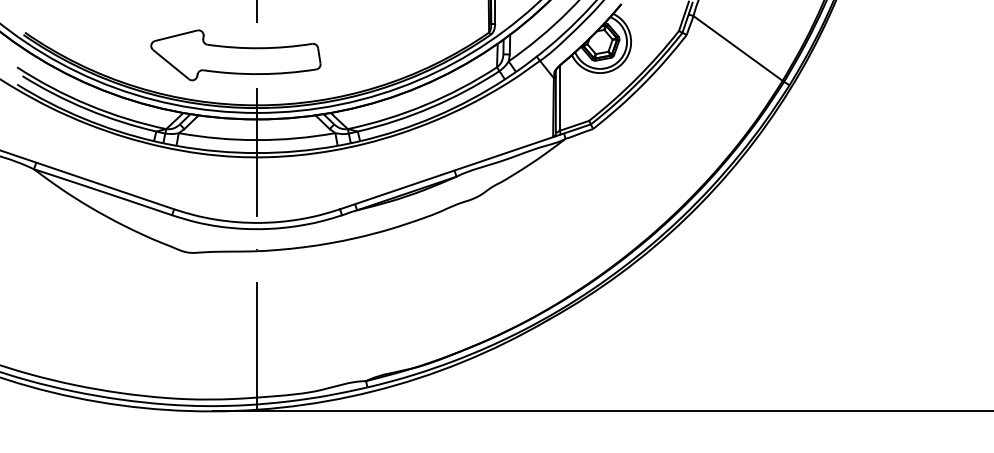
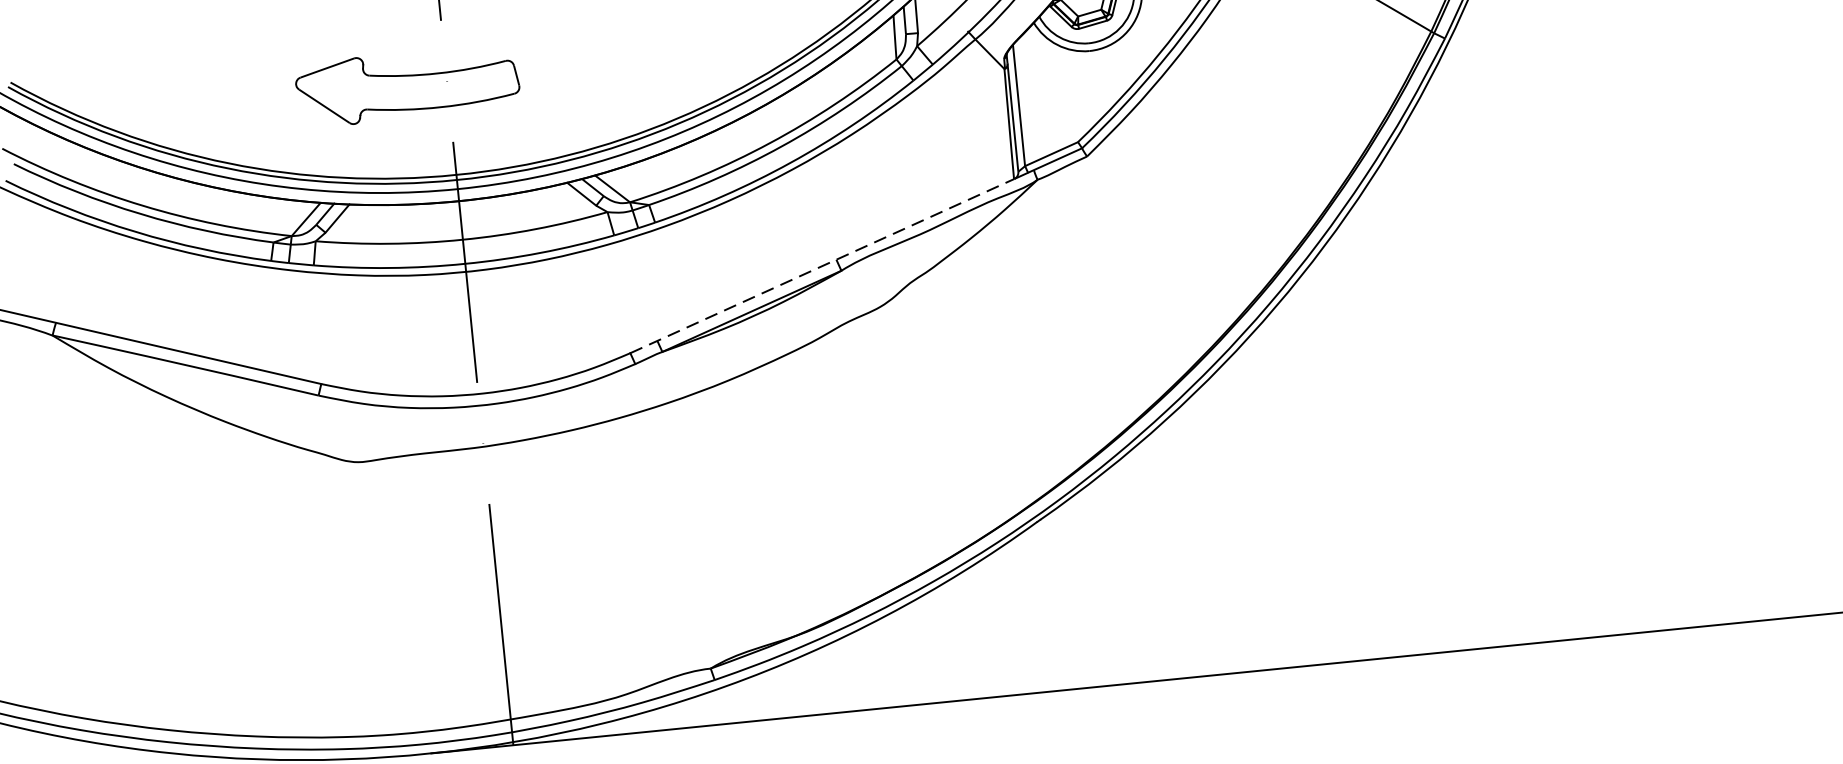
part: (235, 55) -> (406, 86), size x0.7
line: (447, 173) -> (823, 266), solid -> dashed

